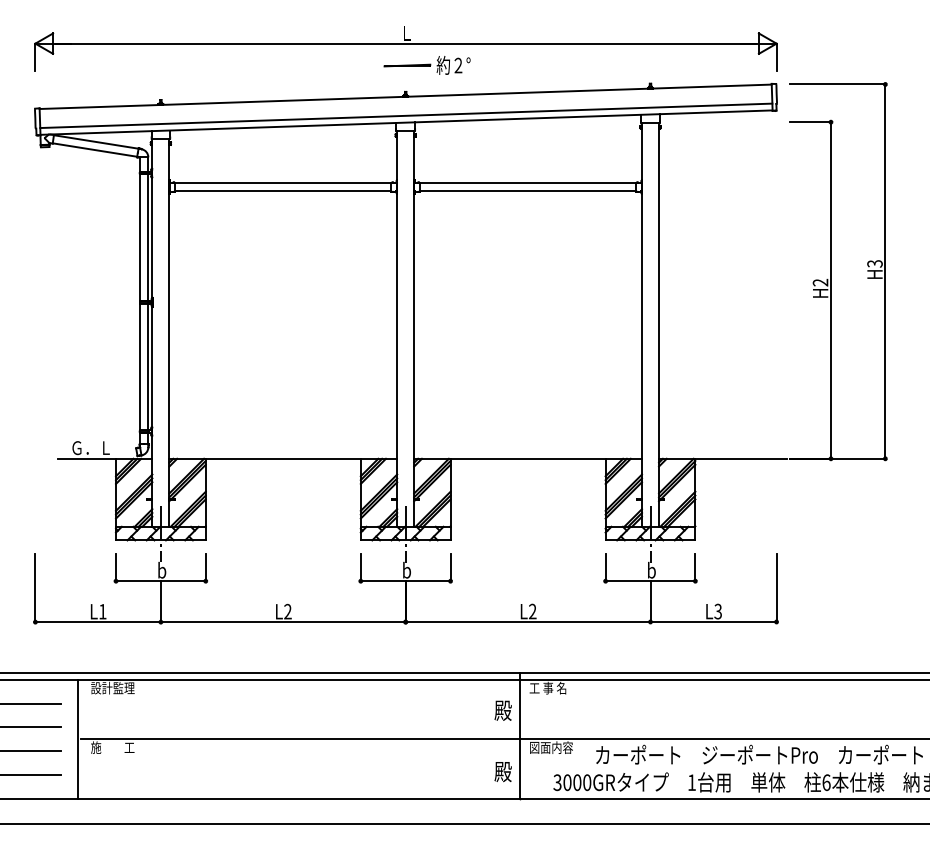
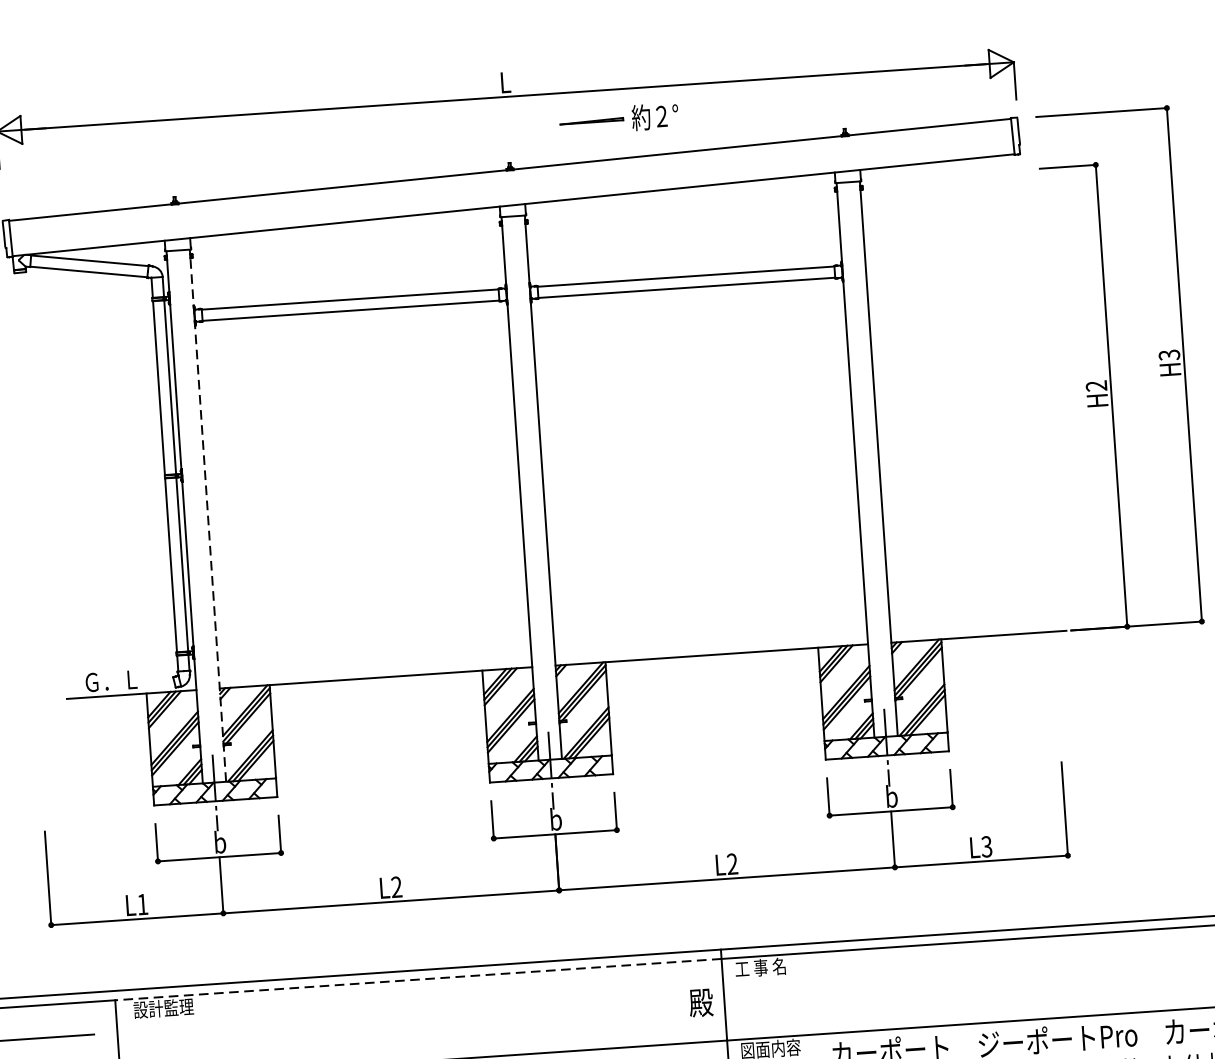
part: (426, 65) -> (617, 119), moved
line: (406, 115) -> (512, 195), removed
line: (169, 332) -> (208, 515), solid -> dashed
line: (298, 679) -> (417, 979), solid -> dashed

